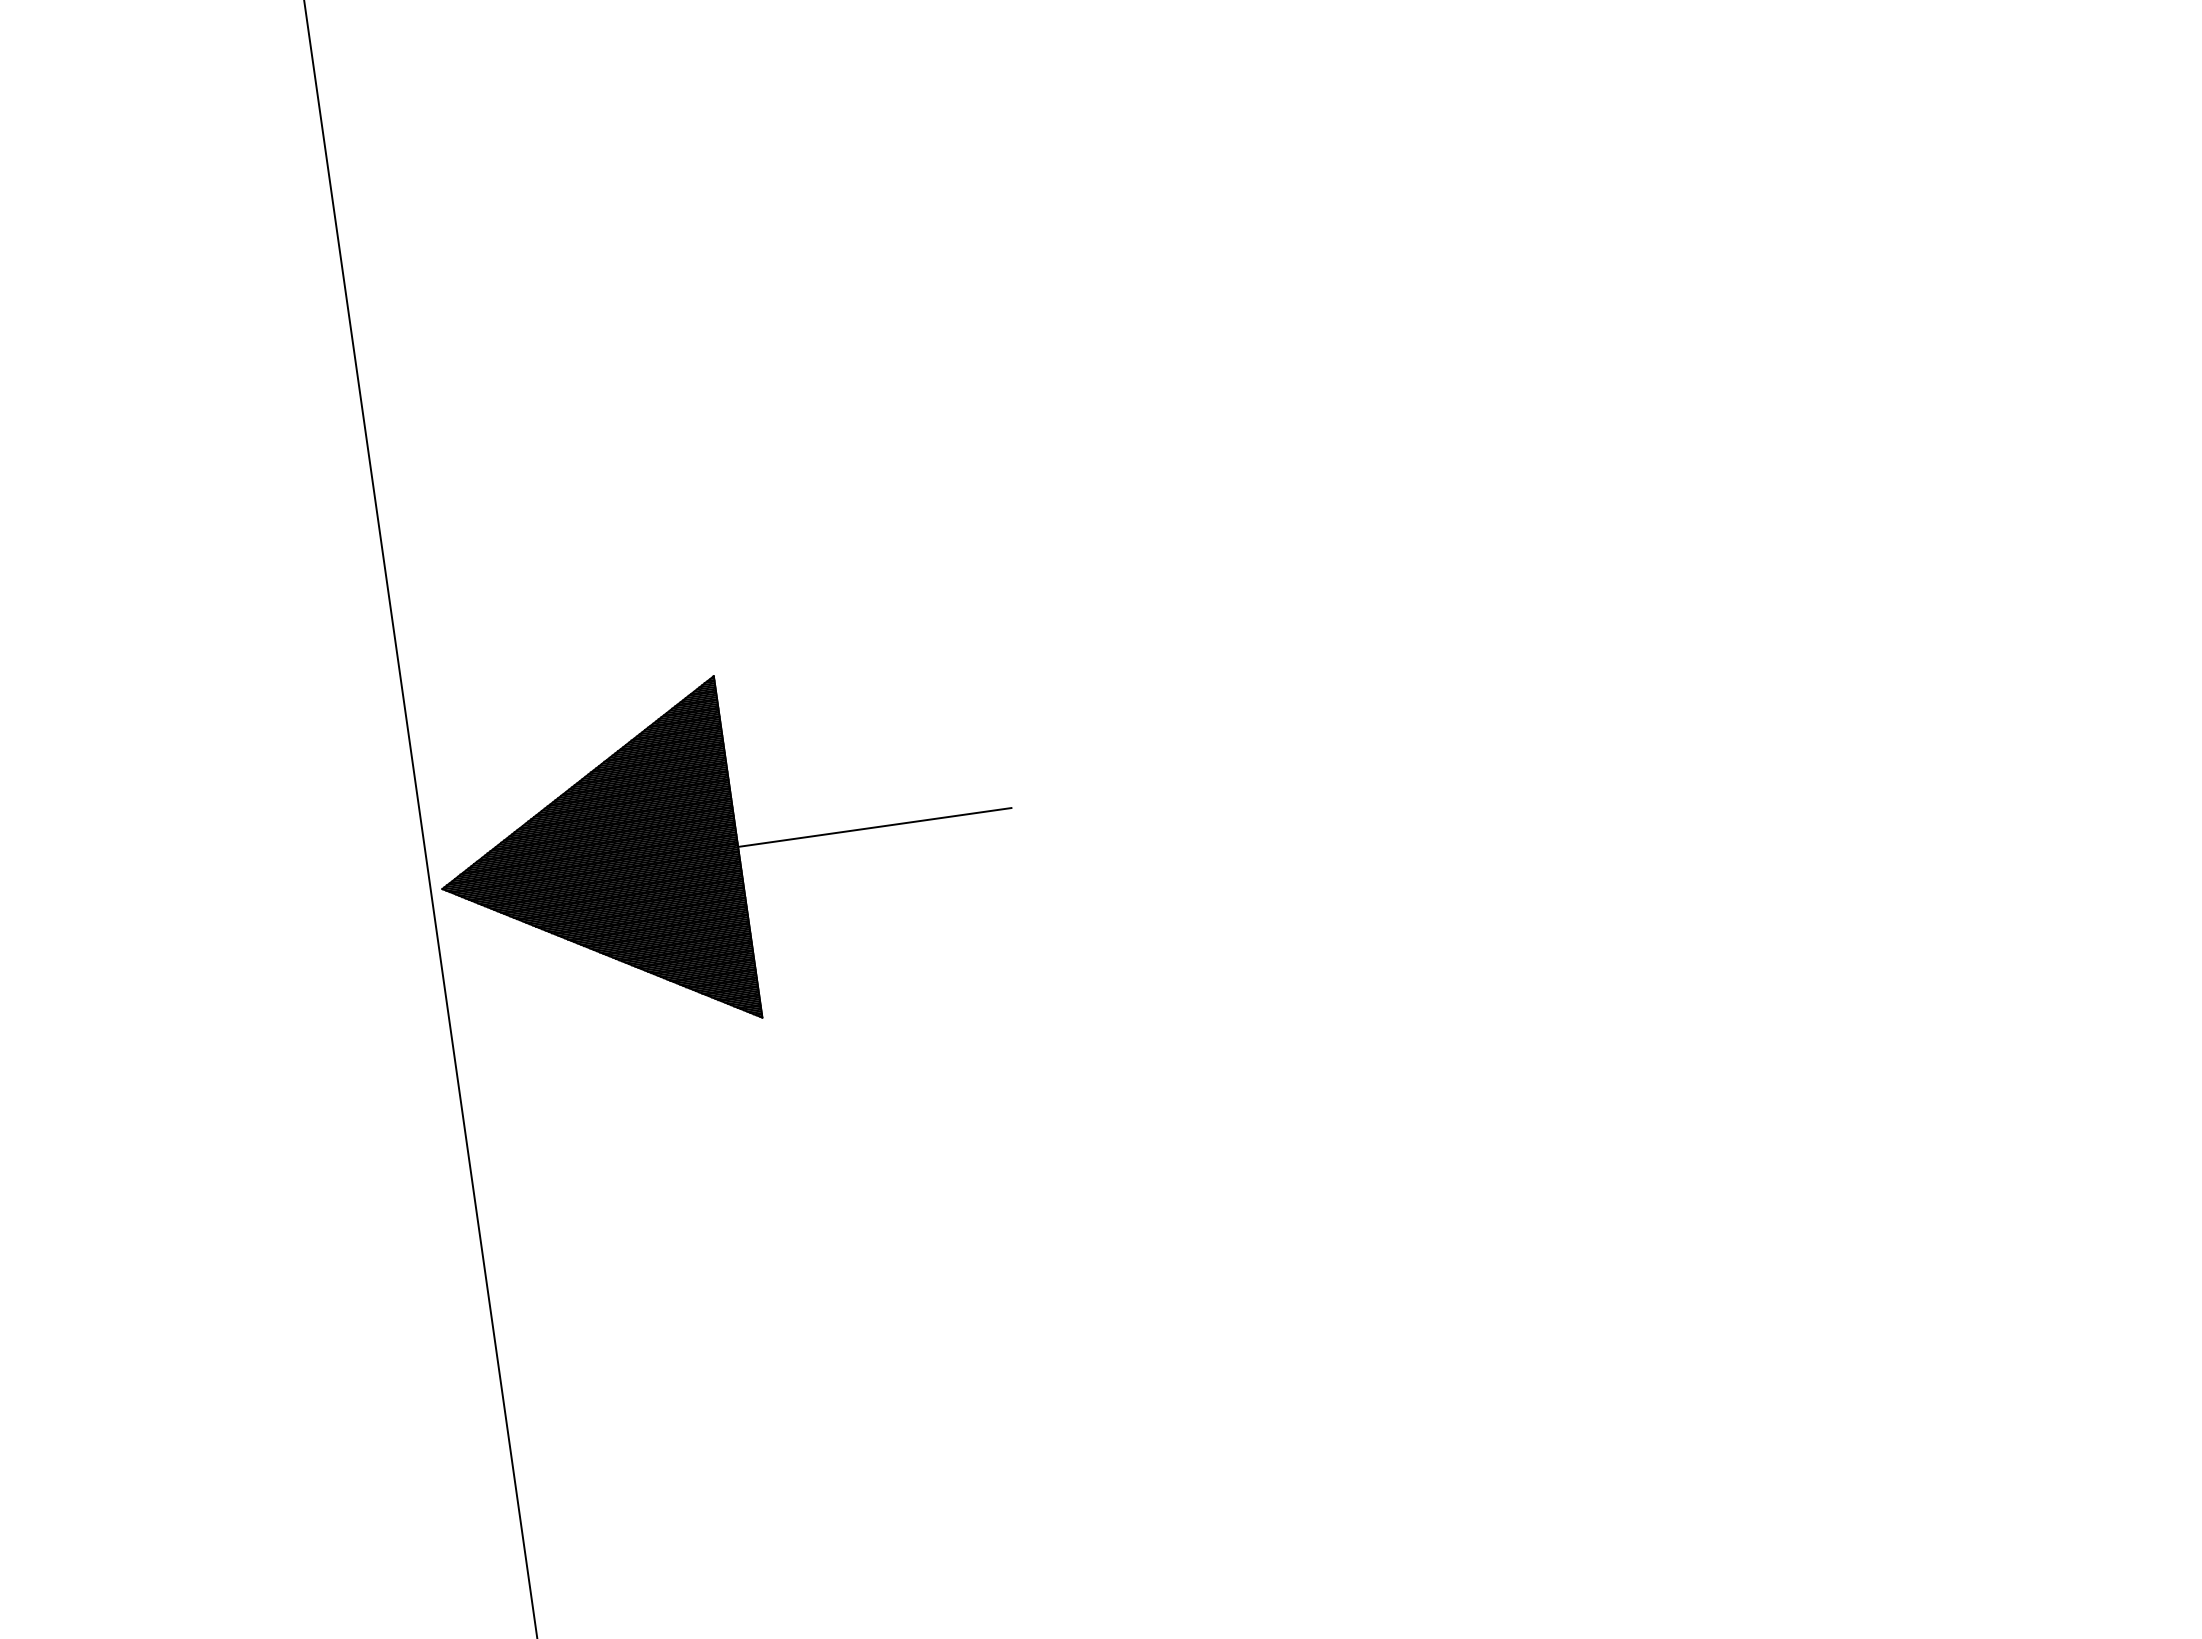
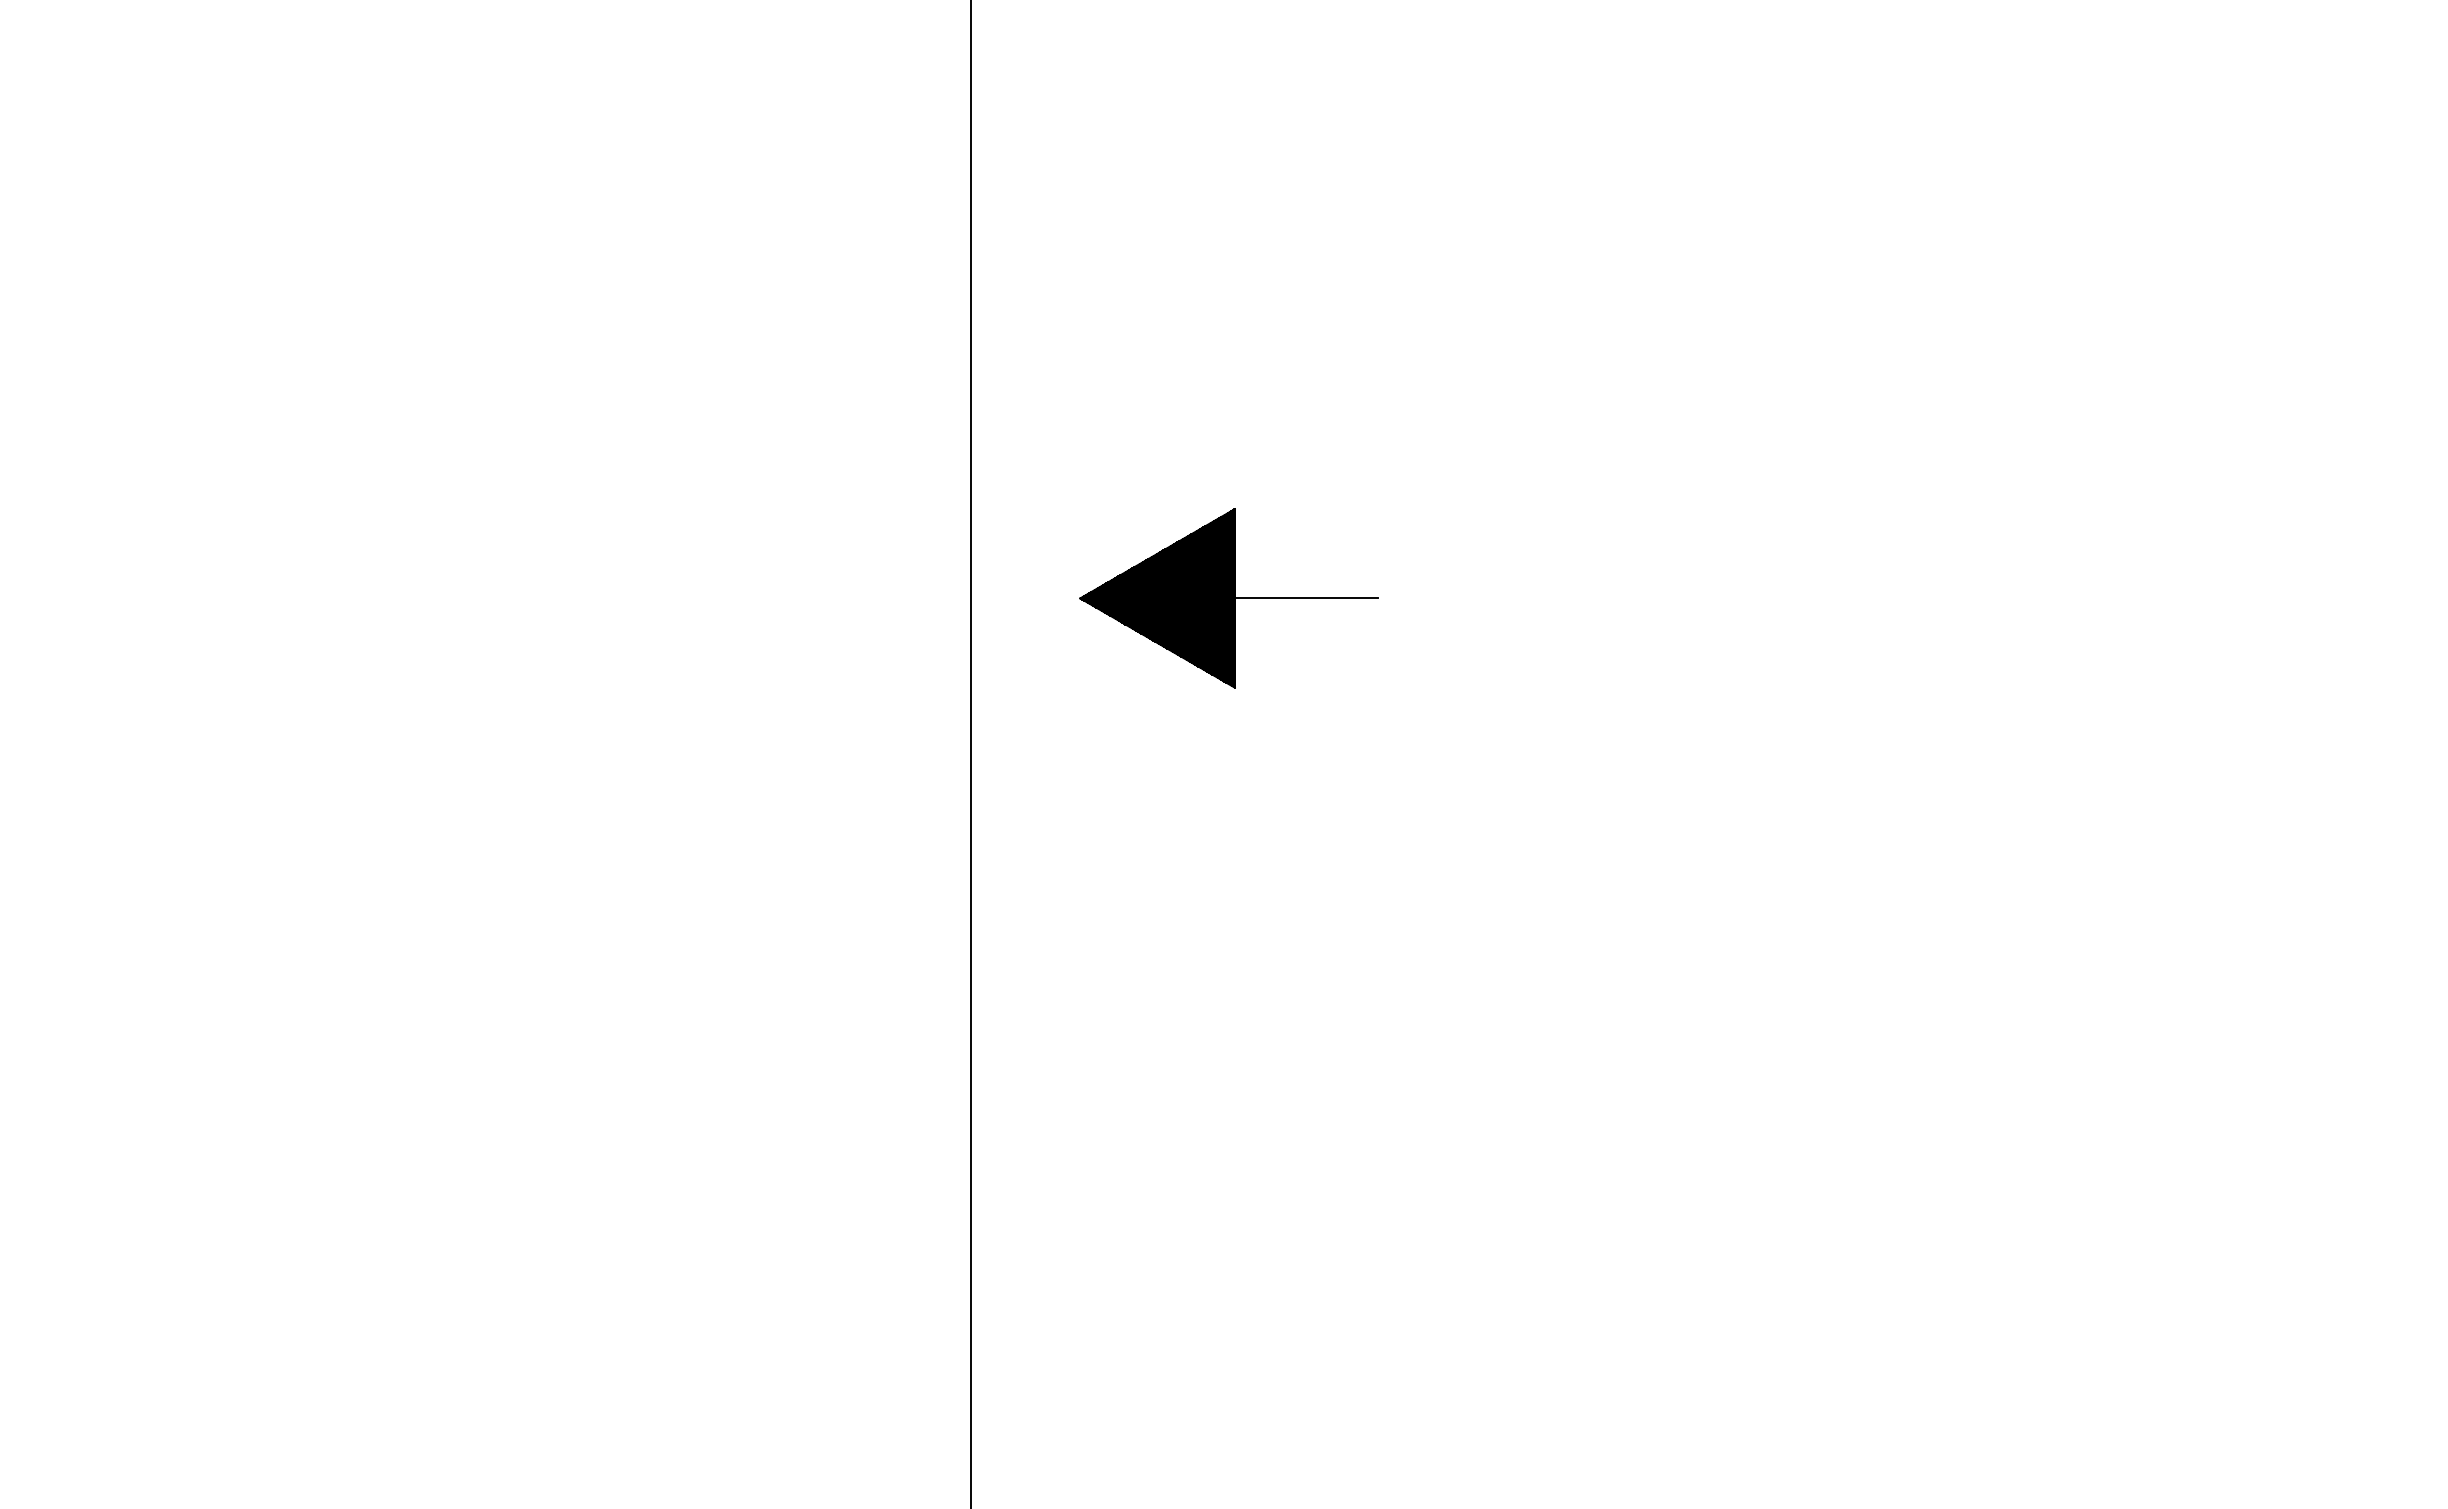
part: (726, 848) -> (1228, 598), size x0.6

